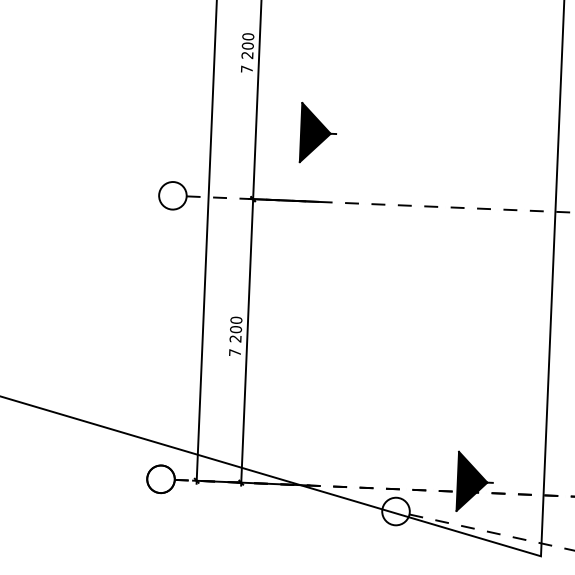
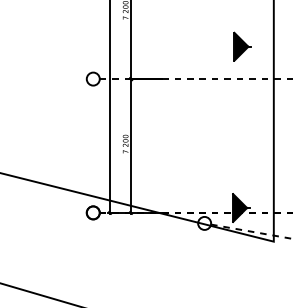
part: (318, 132) -> (242, 46), moved

